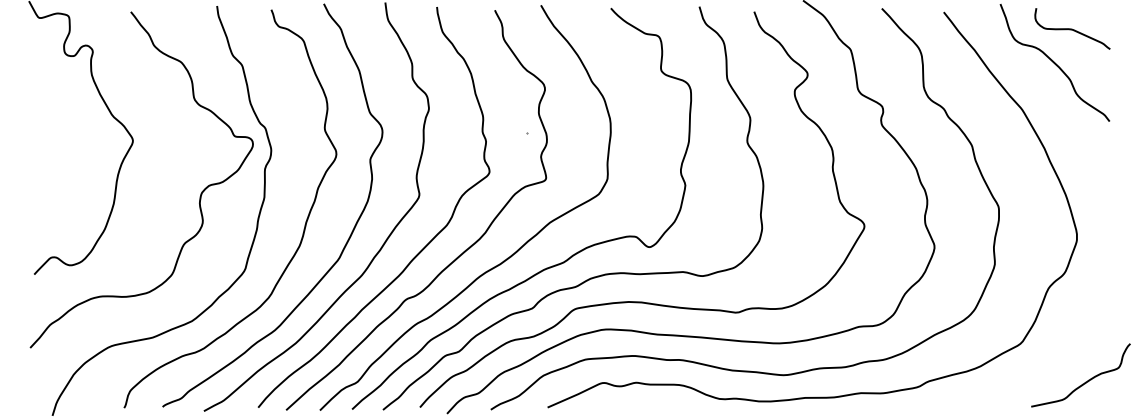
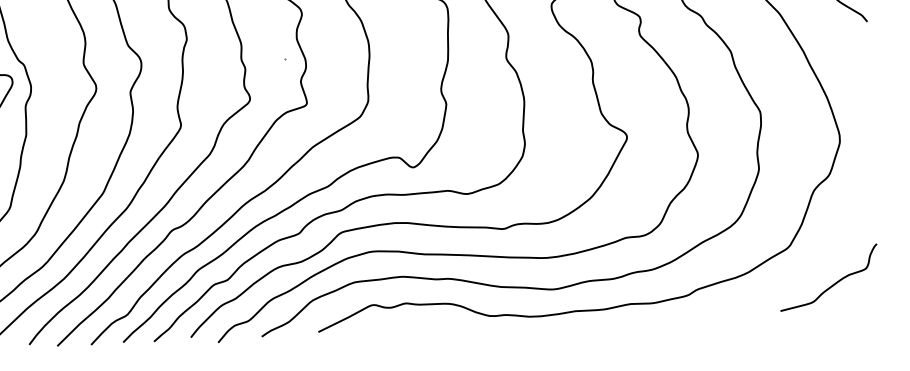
curve: (1085, 381) -> (833, 283), moved

